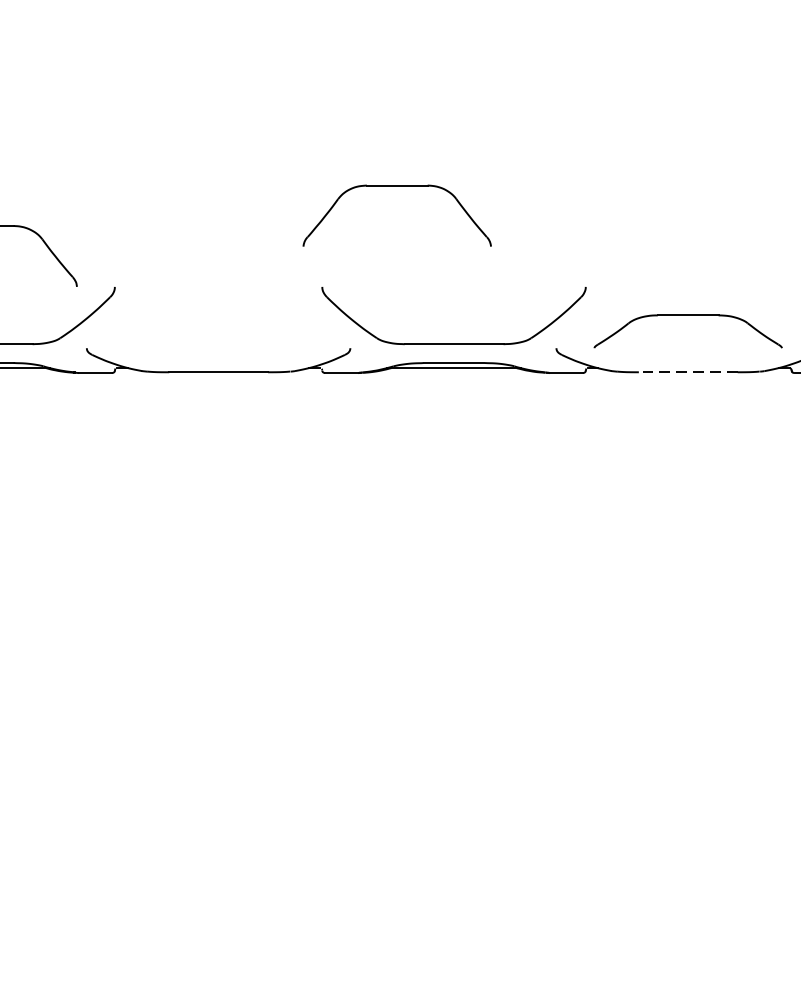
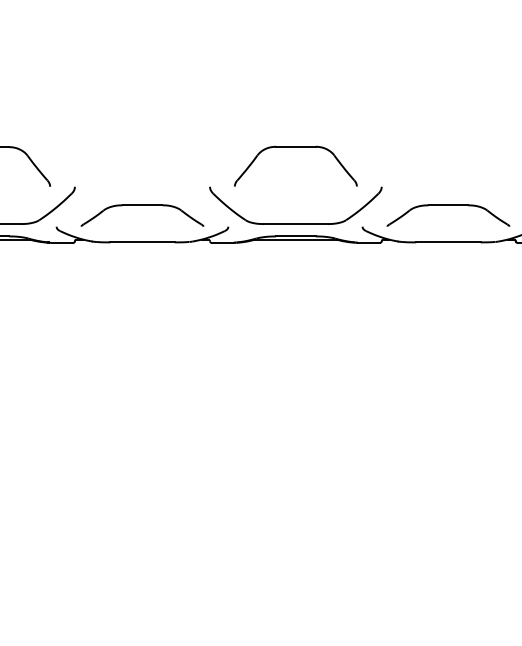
part: (396, 186) -> (295, 147), moved
part: (218, 315) -> (142, 205), added
line: (688, 372) -> (448, 242), dashed -> solid

